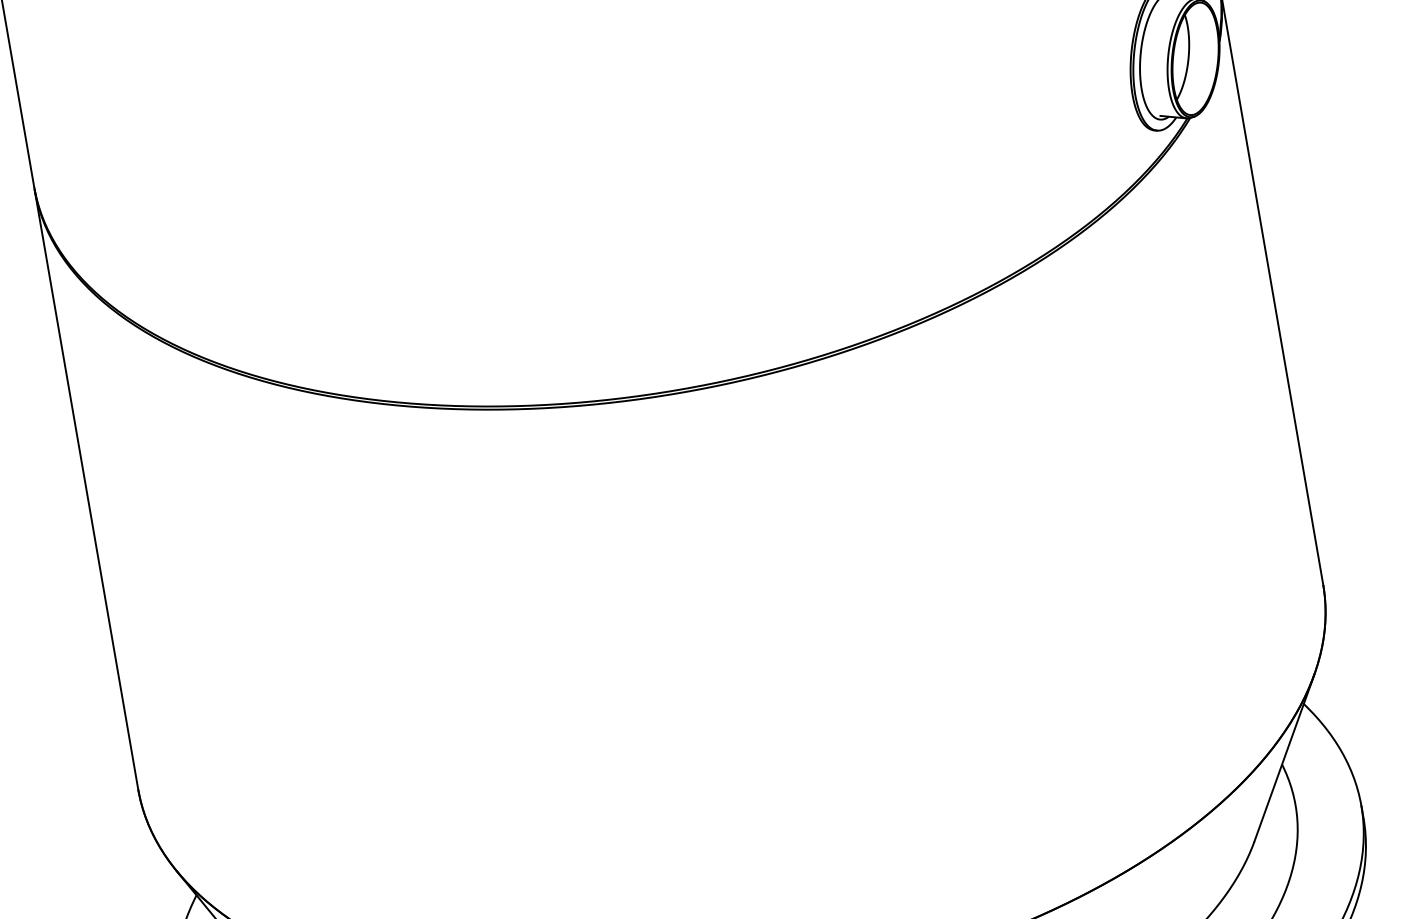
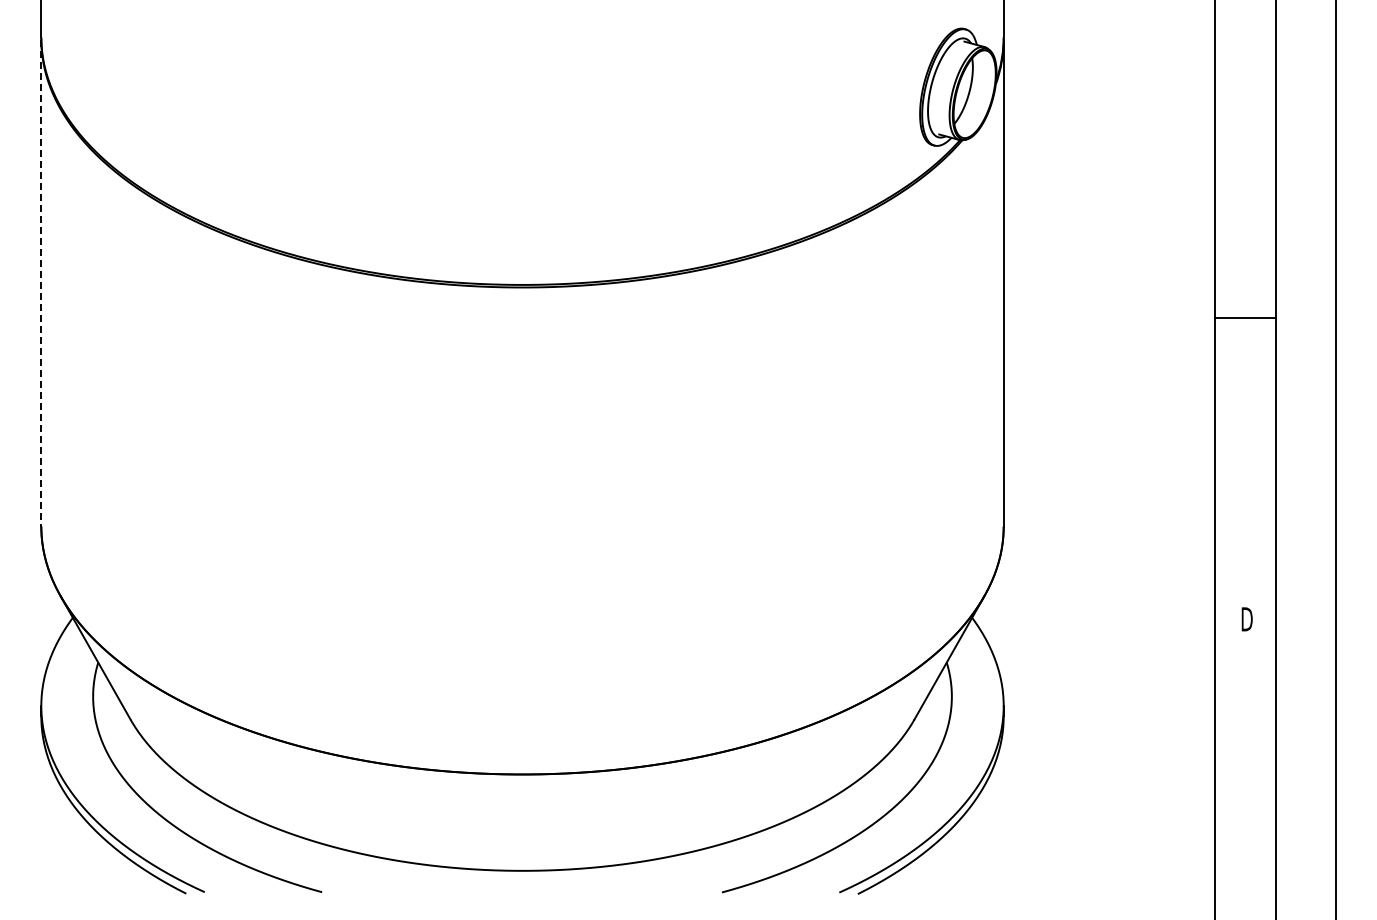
line: (86, 490) -> (41, 283), solid -> dashed

